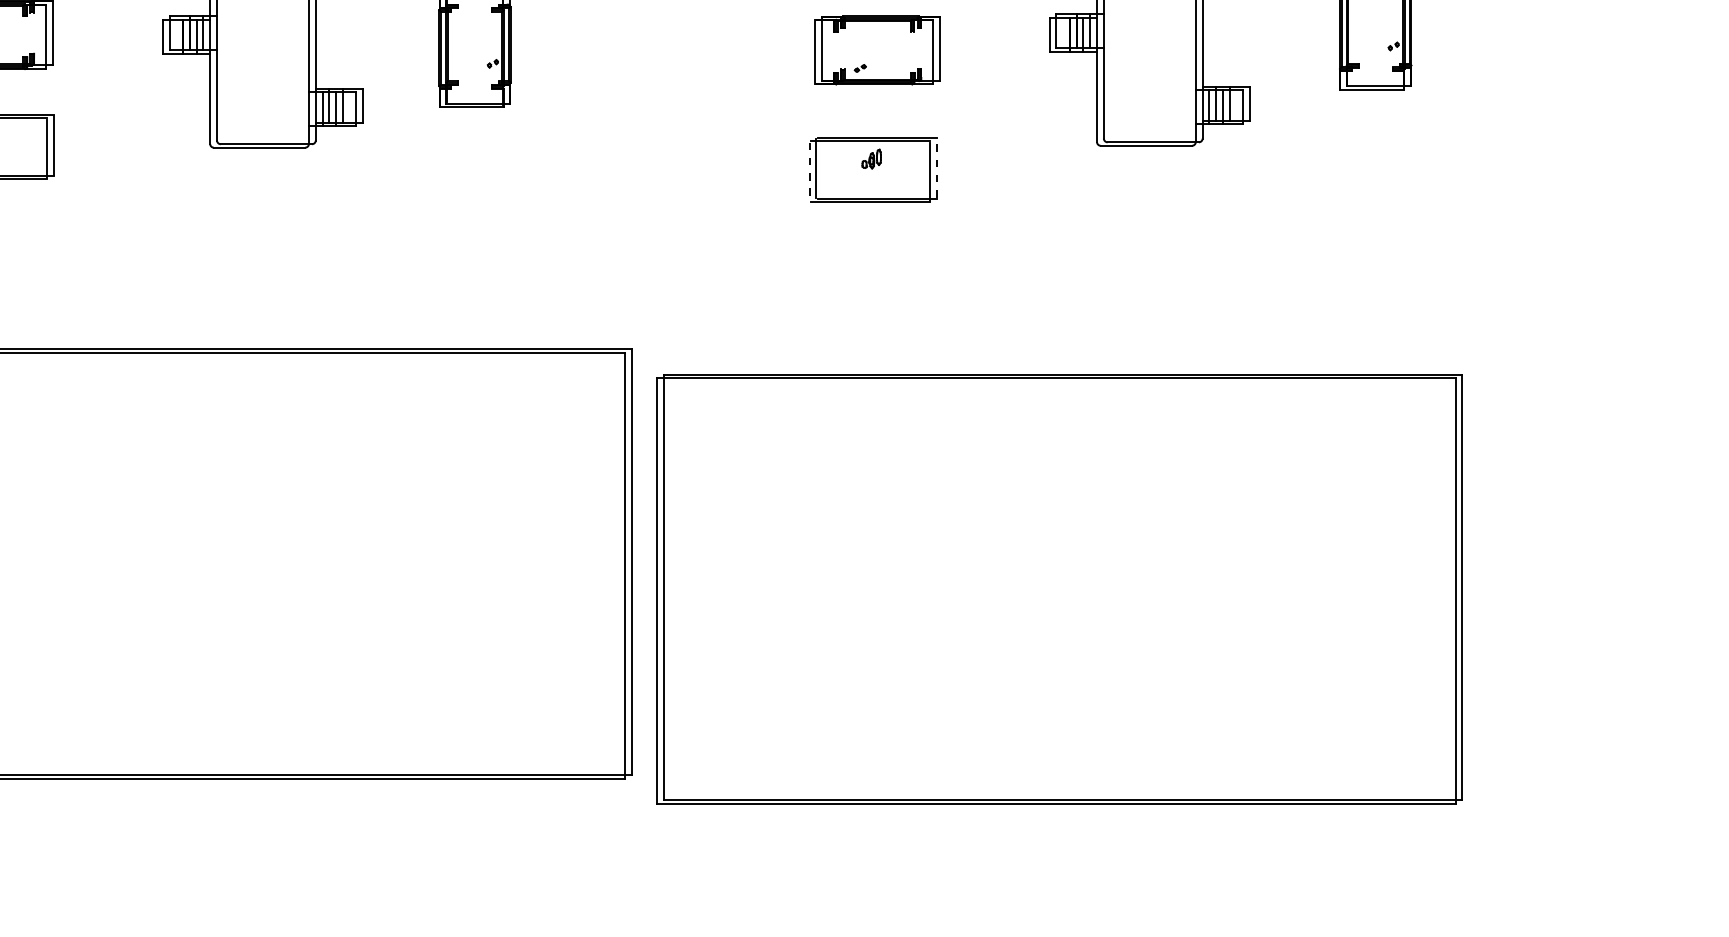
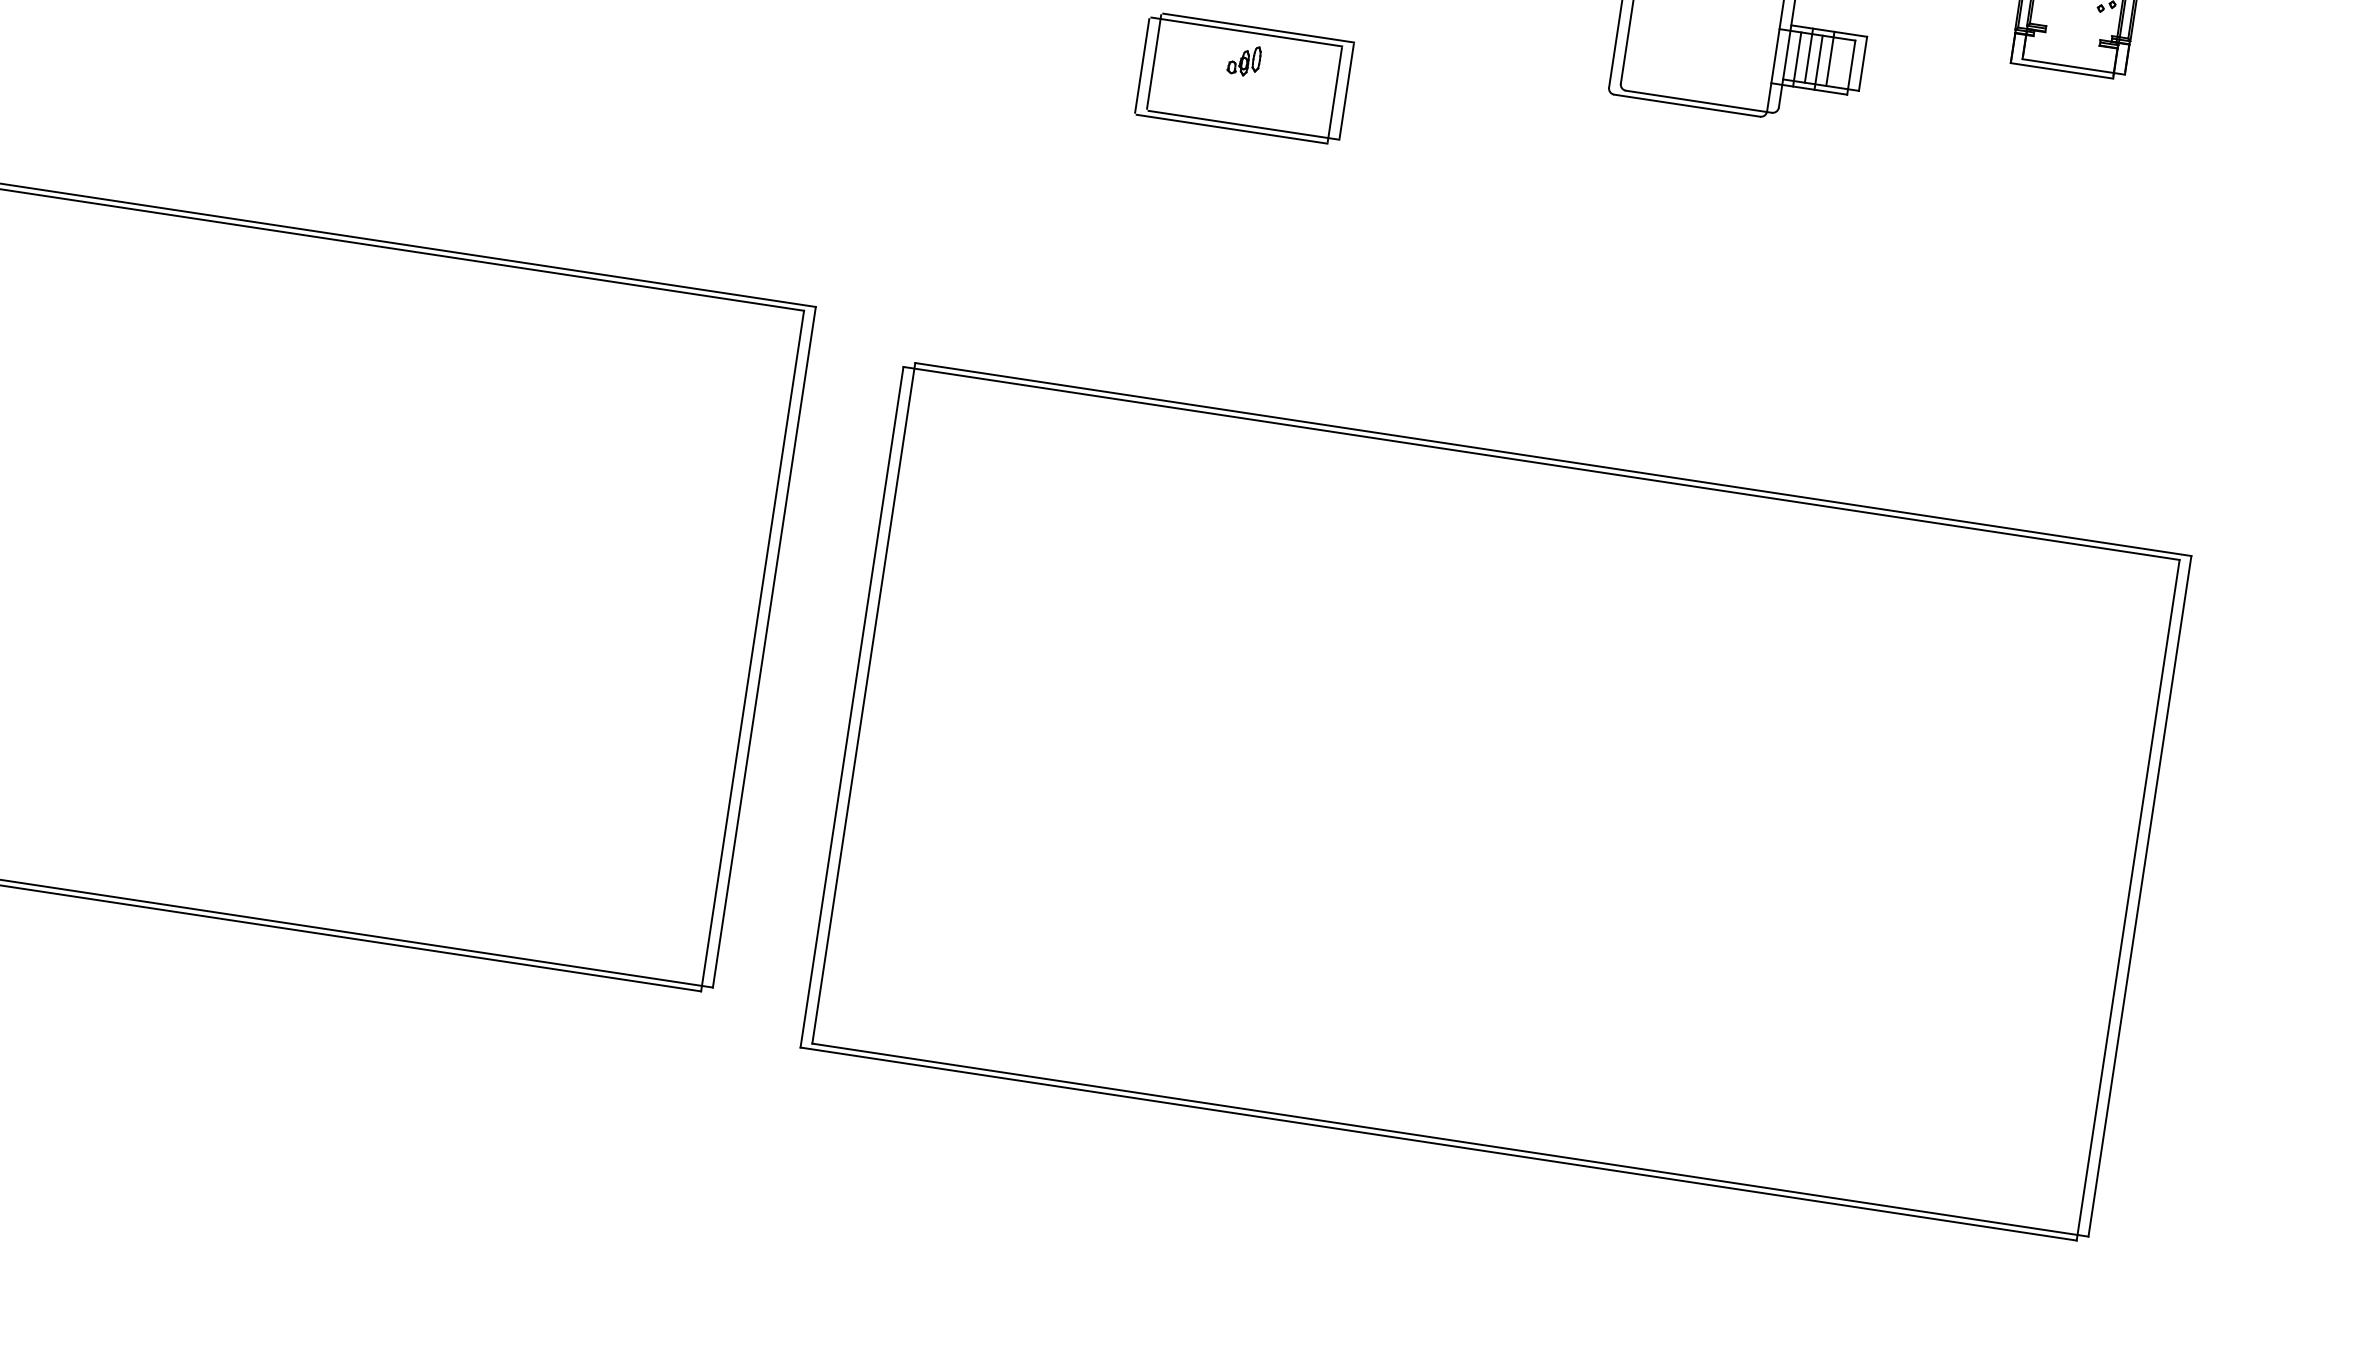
line: (936, 167) -> (1346, 89), dashed -> solid
line: (809, 172) -> (1141, 66), dashed -> solid
part: (1059, 589) -> (1495, 802), moved

